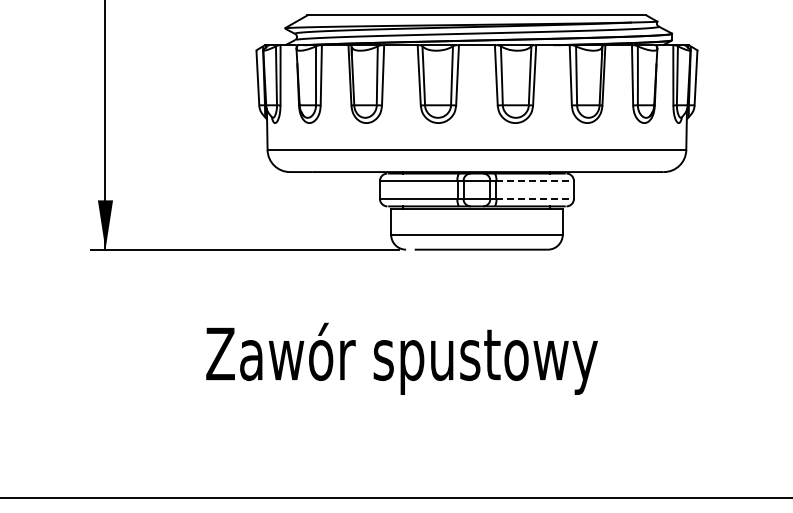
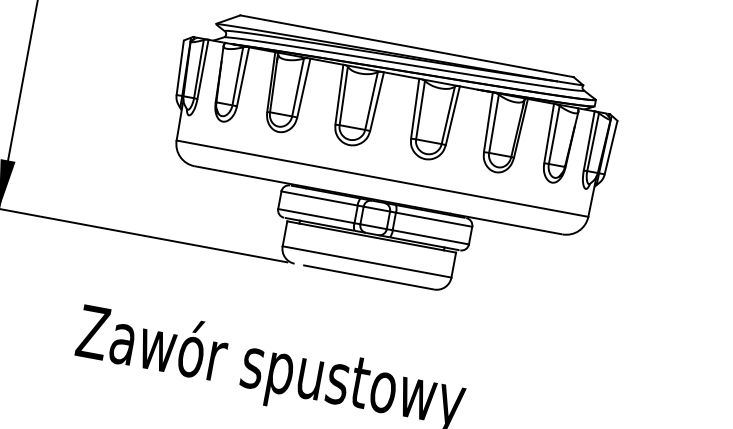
line: (535, 181) -> (434, 220), dashed -> solid
line: (535, 198) -> (431, 236), dashed -> solid

